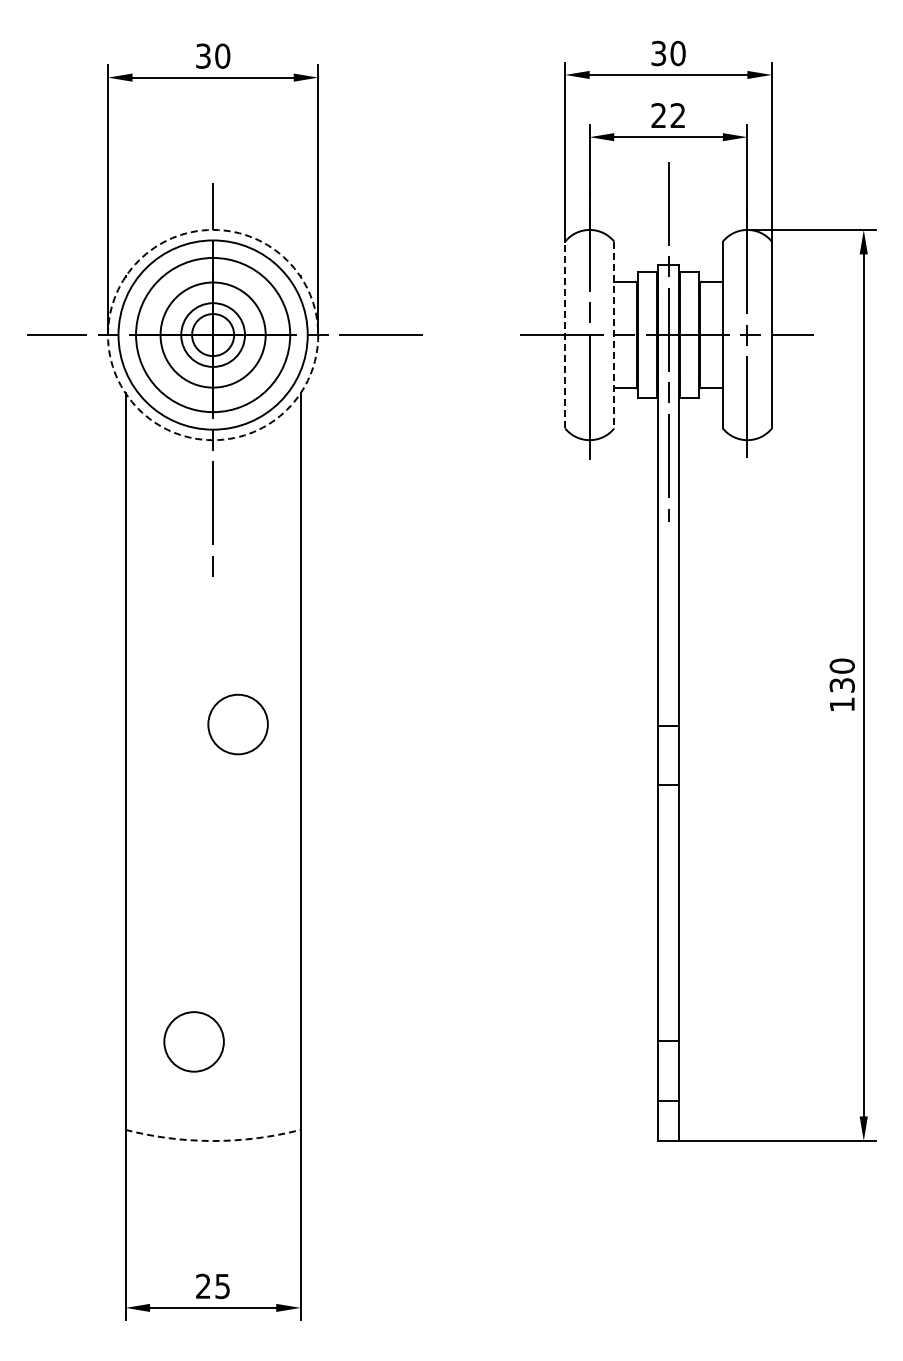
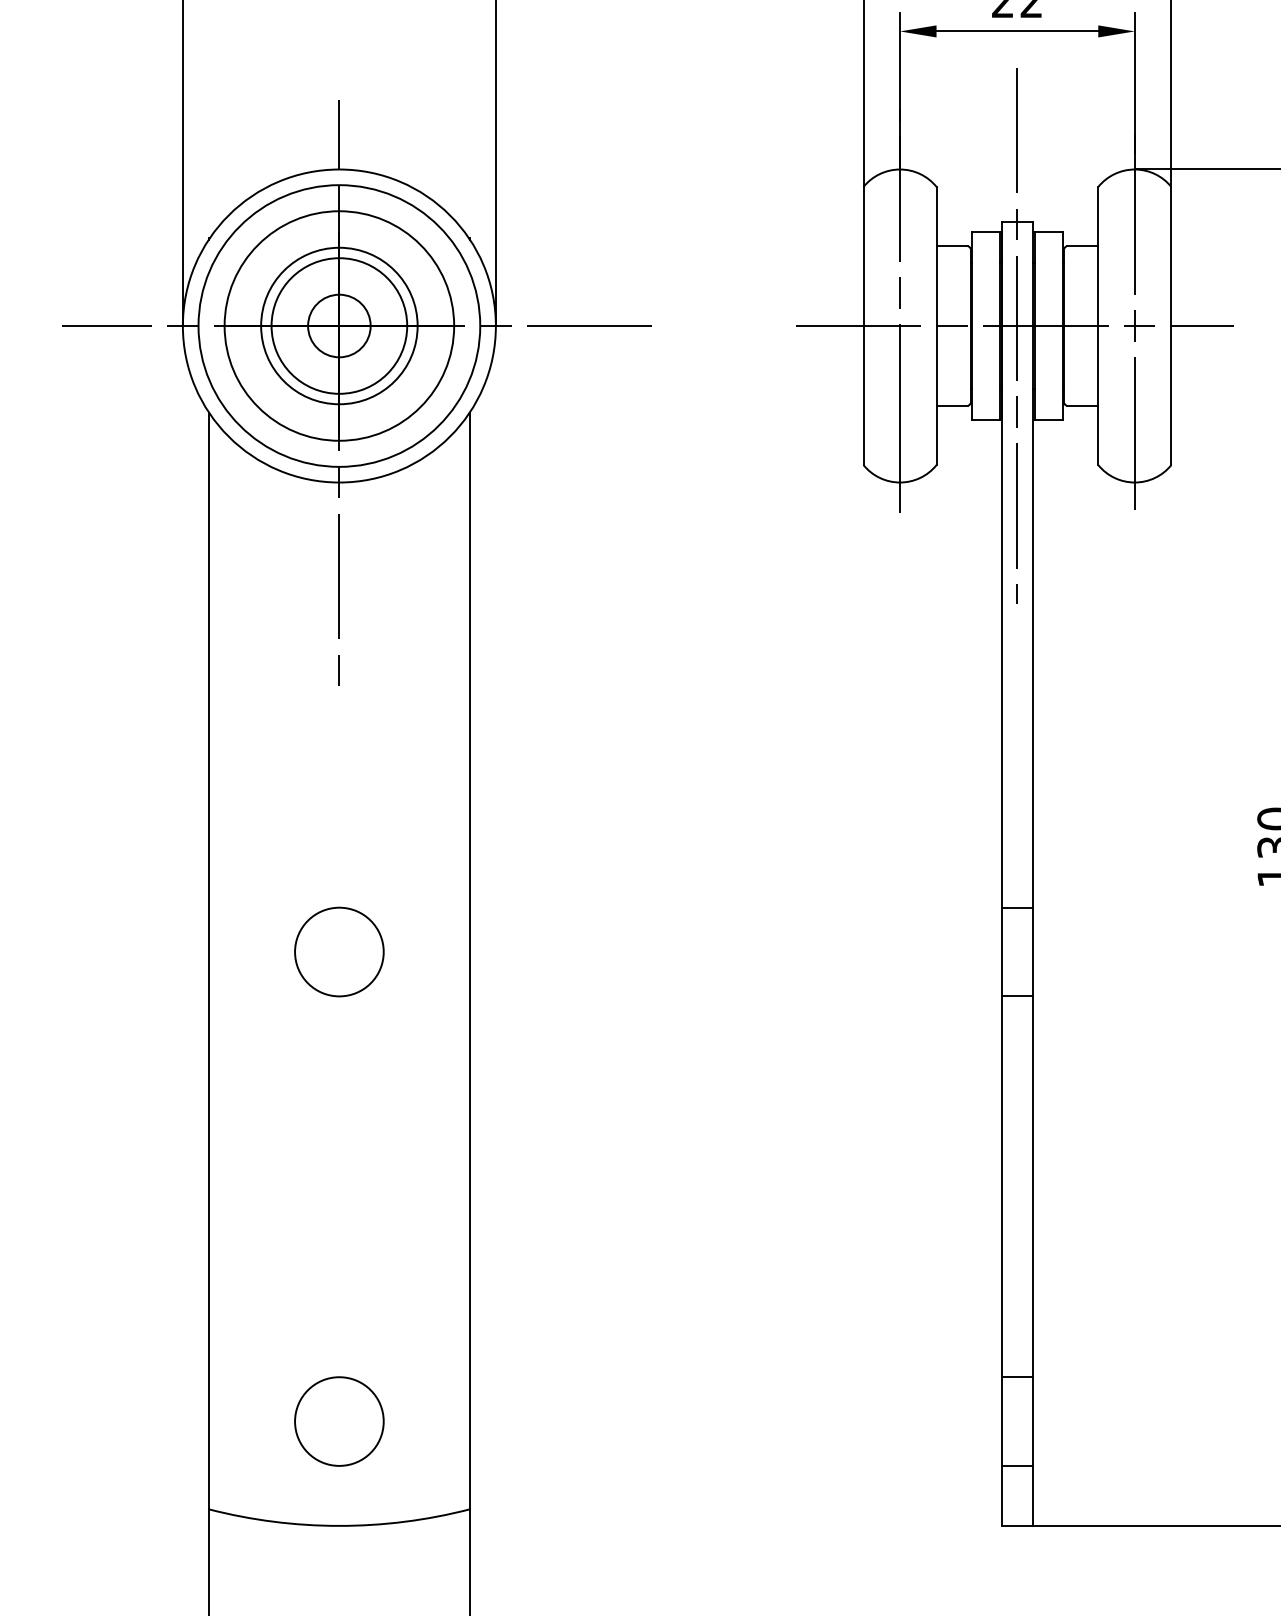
circle: (212, 334) -> (338, 325), size x1.43
circle: (213, 334) -> (339, 325), dashed -> solid
line: (565, 334) -> (863, 325), dashed -> solid
line: (614, 335) -> (936, 326), dashed -> solid
circle: (237, 724) -> (338, 951), moved
circle: (193, 1041) -> (338, 1420), moved
arc: (213, 1141) -> (339, 1526), dashed -> solid

